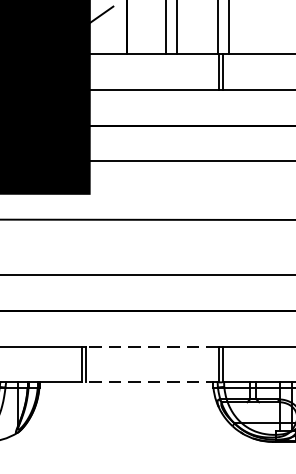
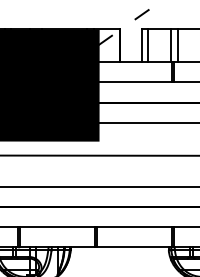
line: (150, 347) -> (133, 227), dashed -> solid
line: (150, 382) -> (133, 247), dashed -> solid

